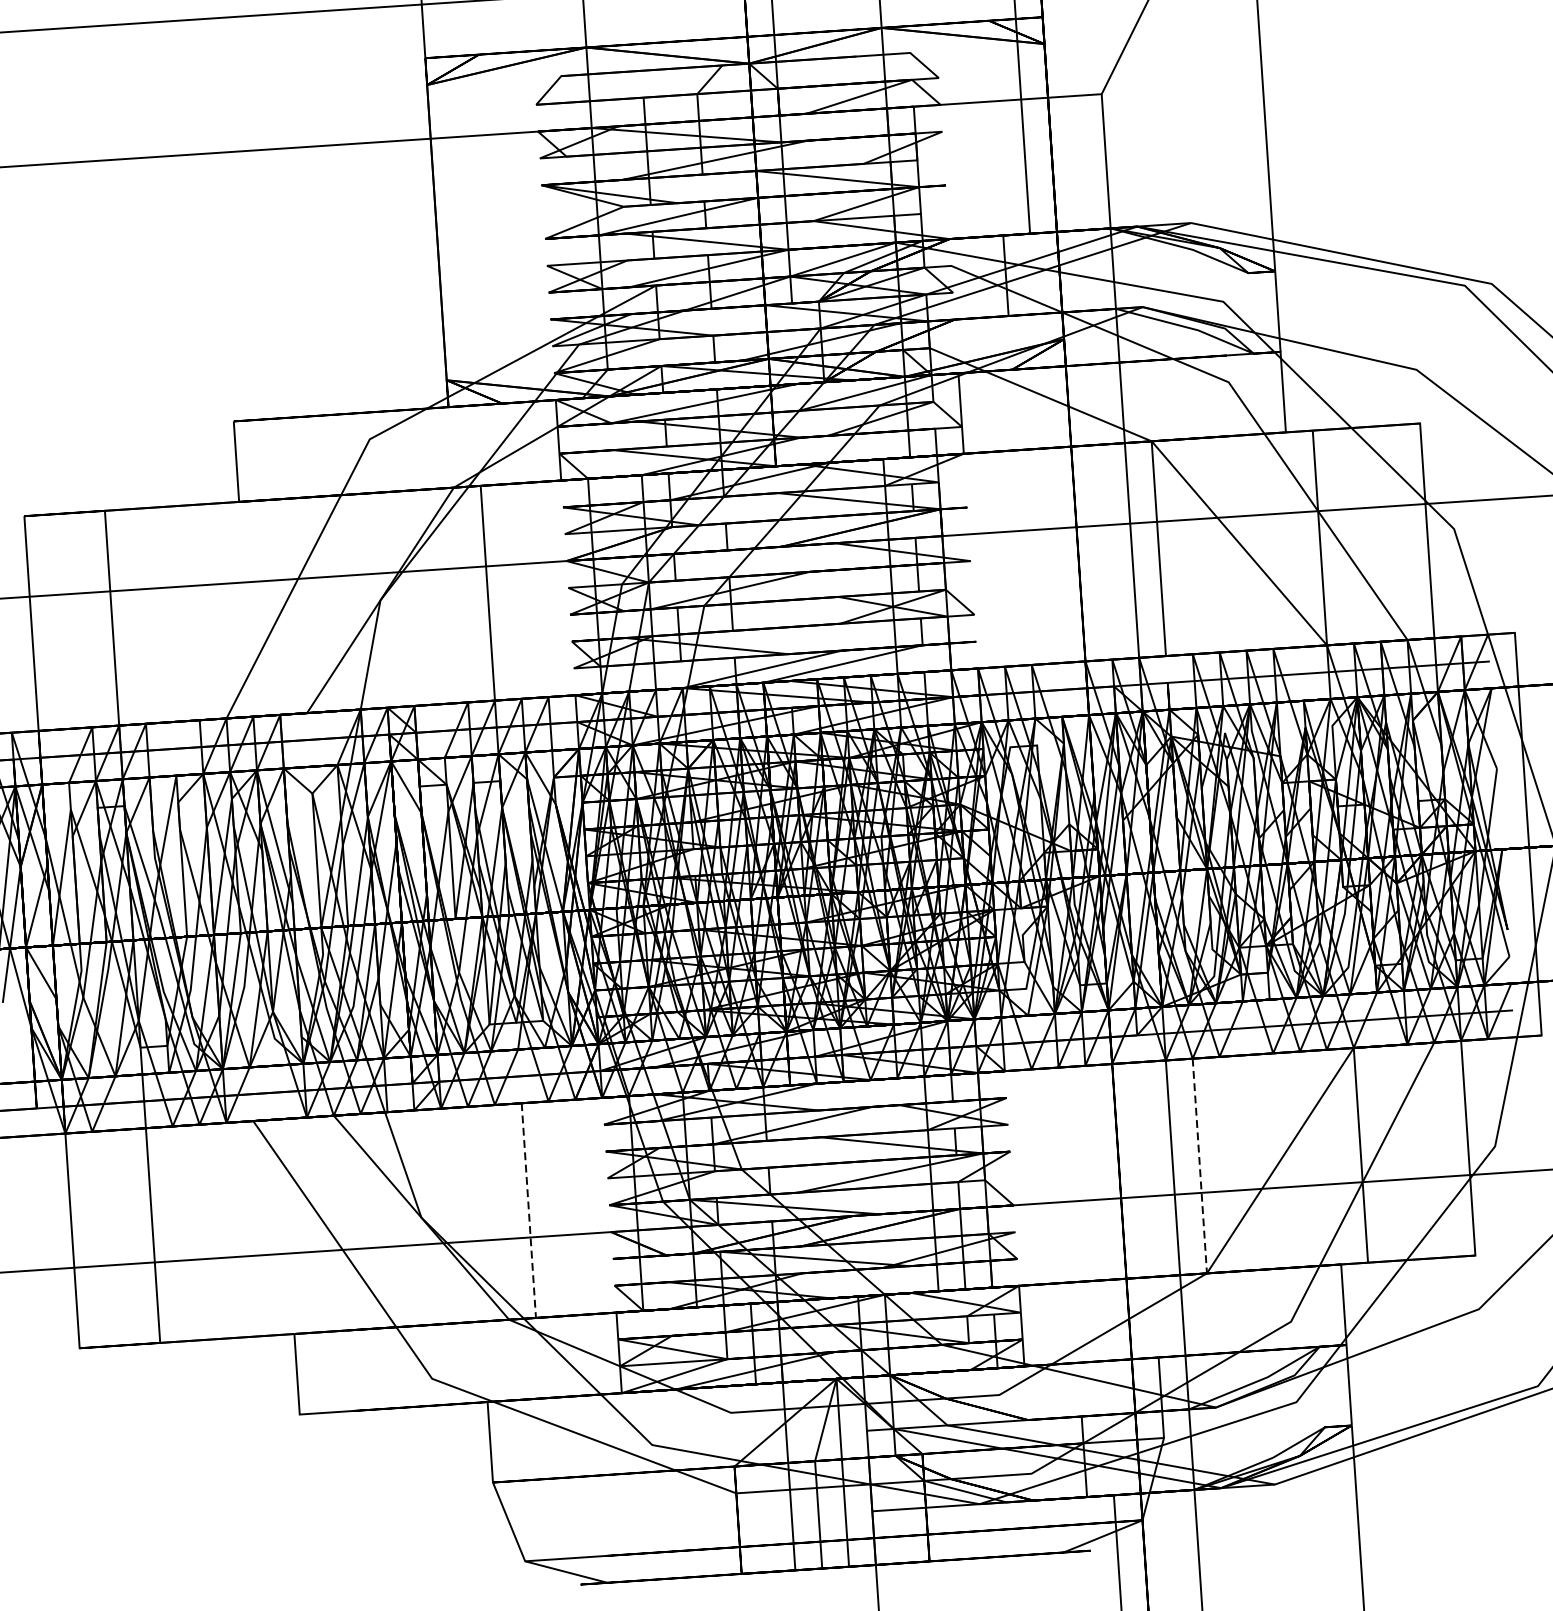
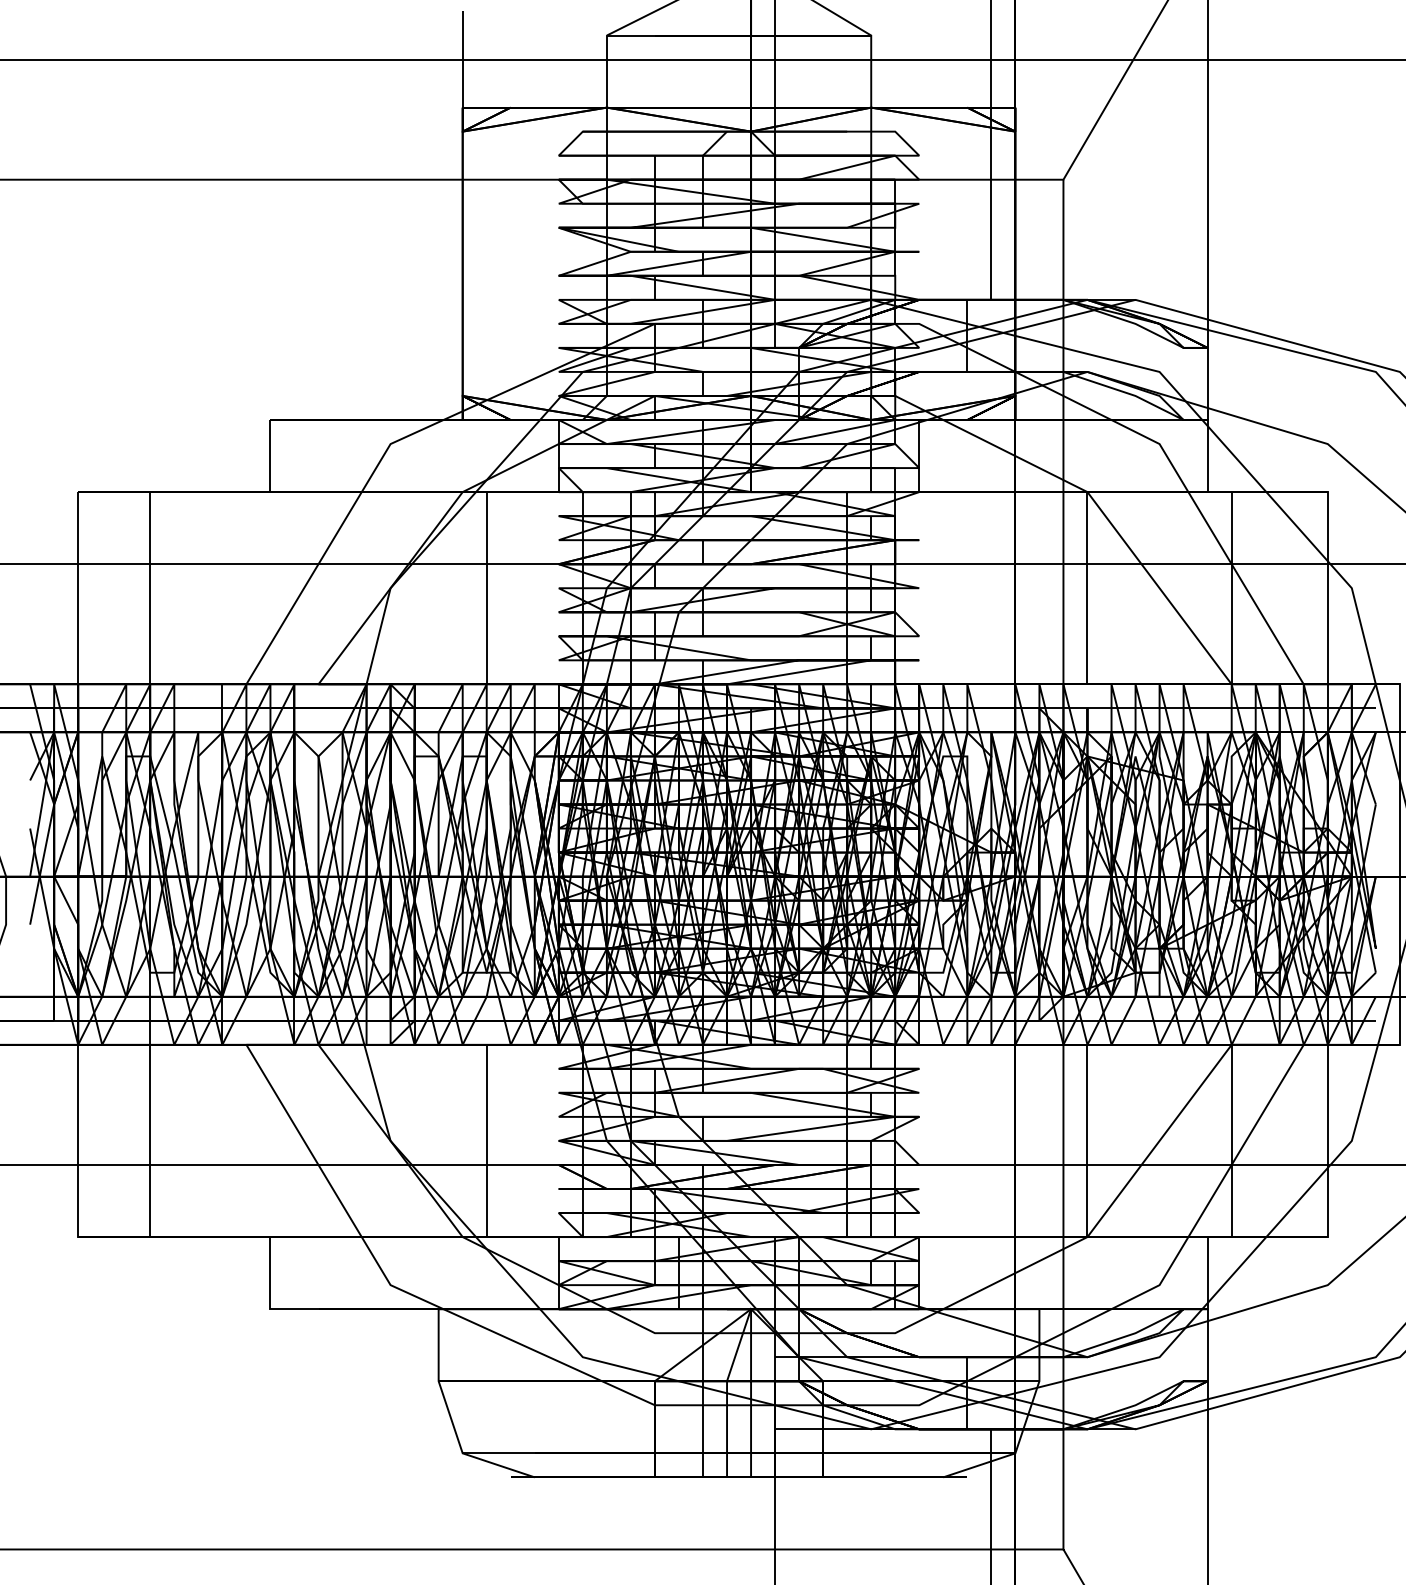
line: (1199, 1166) -> (1087, 1141), dashed -> solid
line: (528, 1211) -> (486, 1141), dashed -> solid

